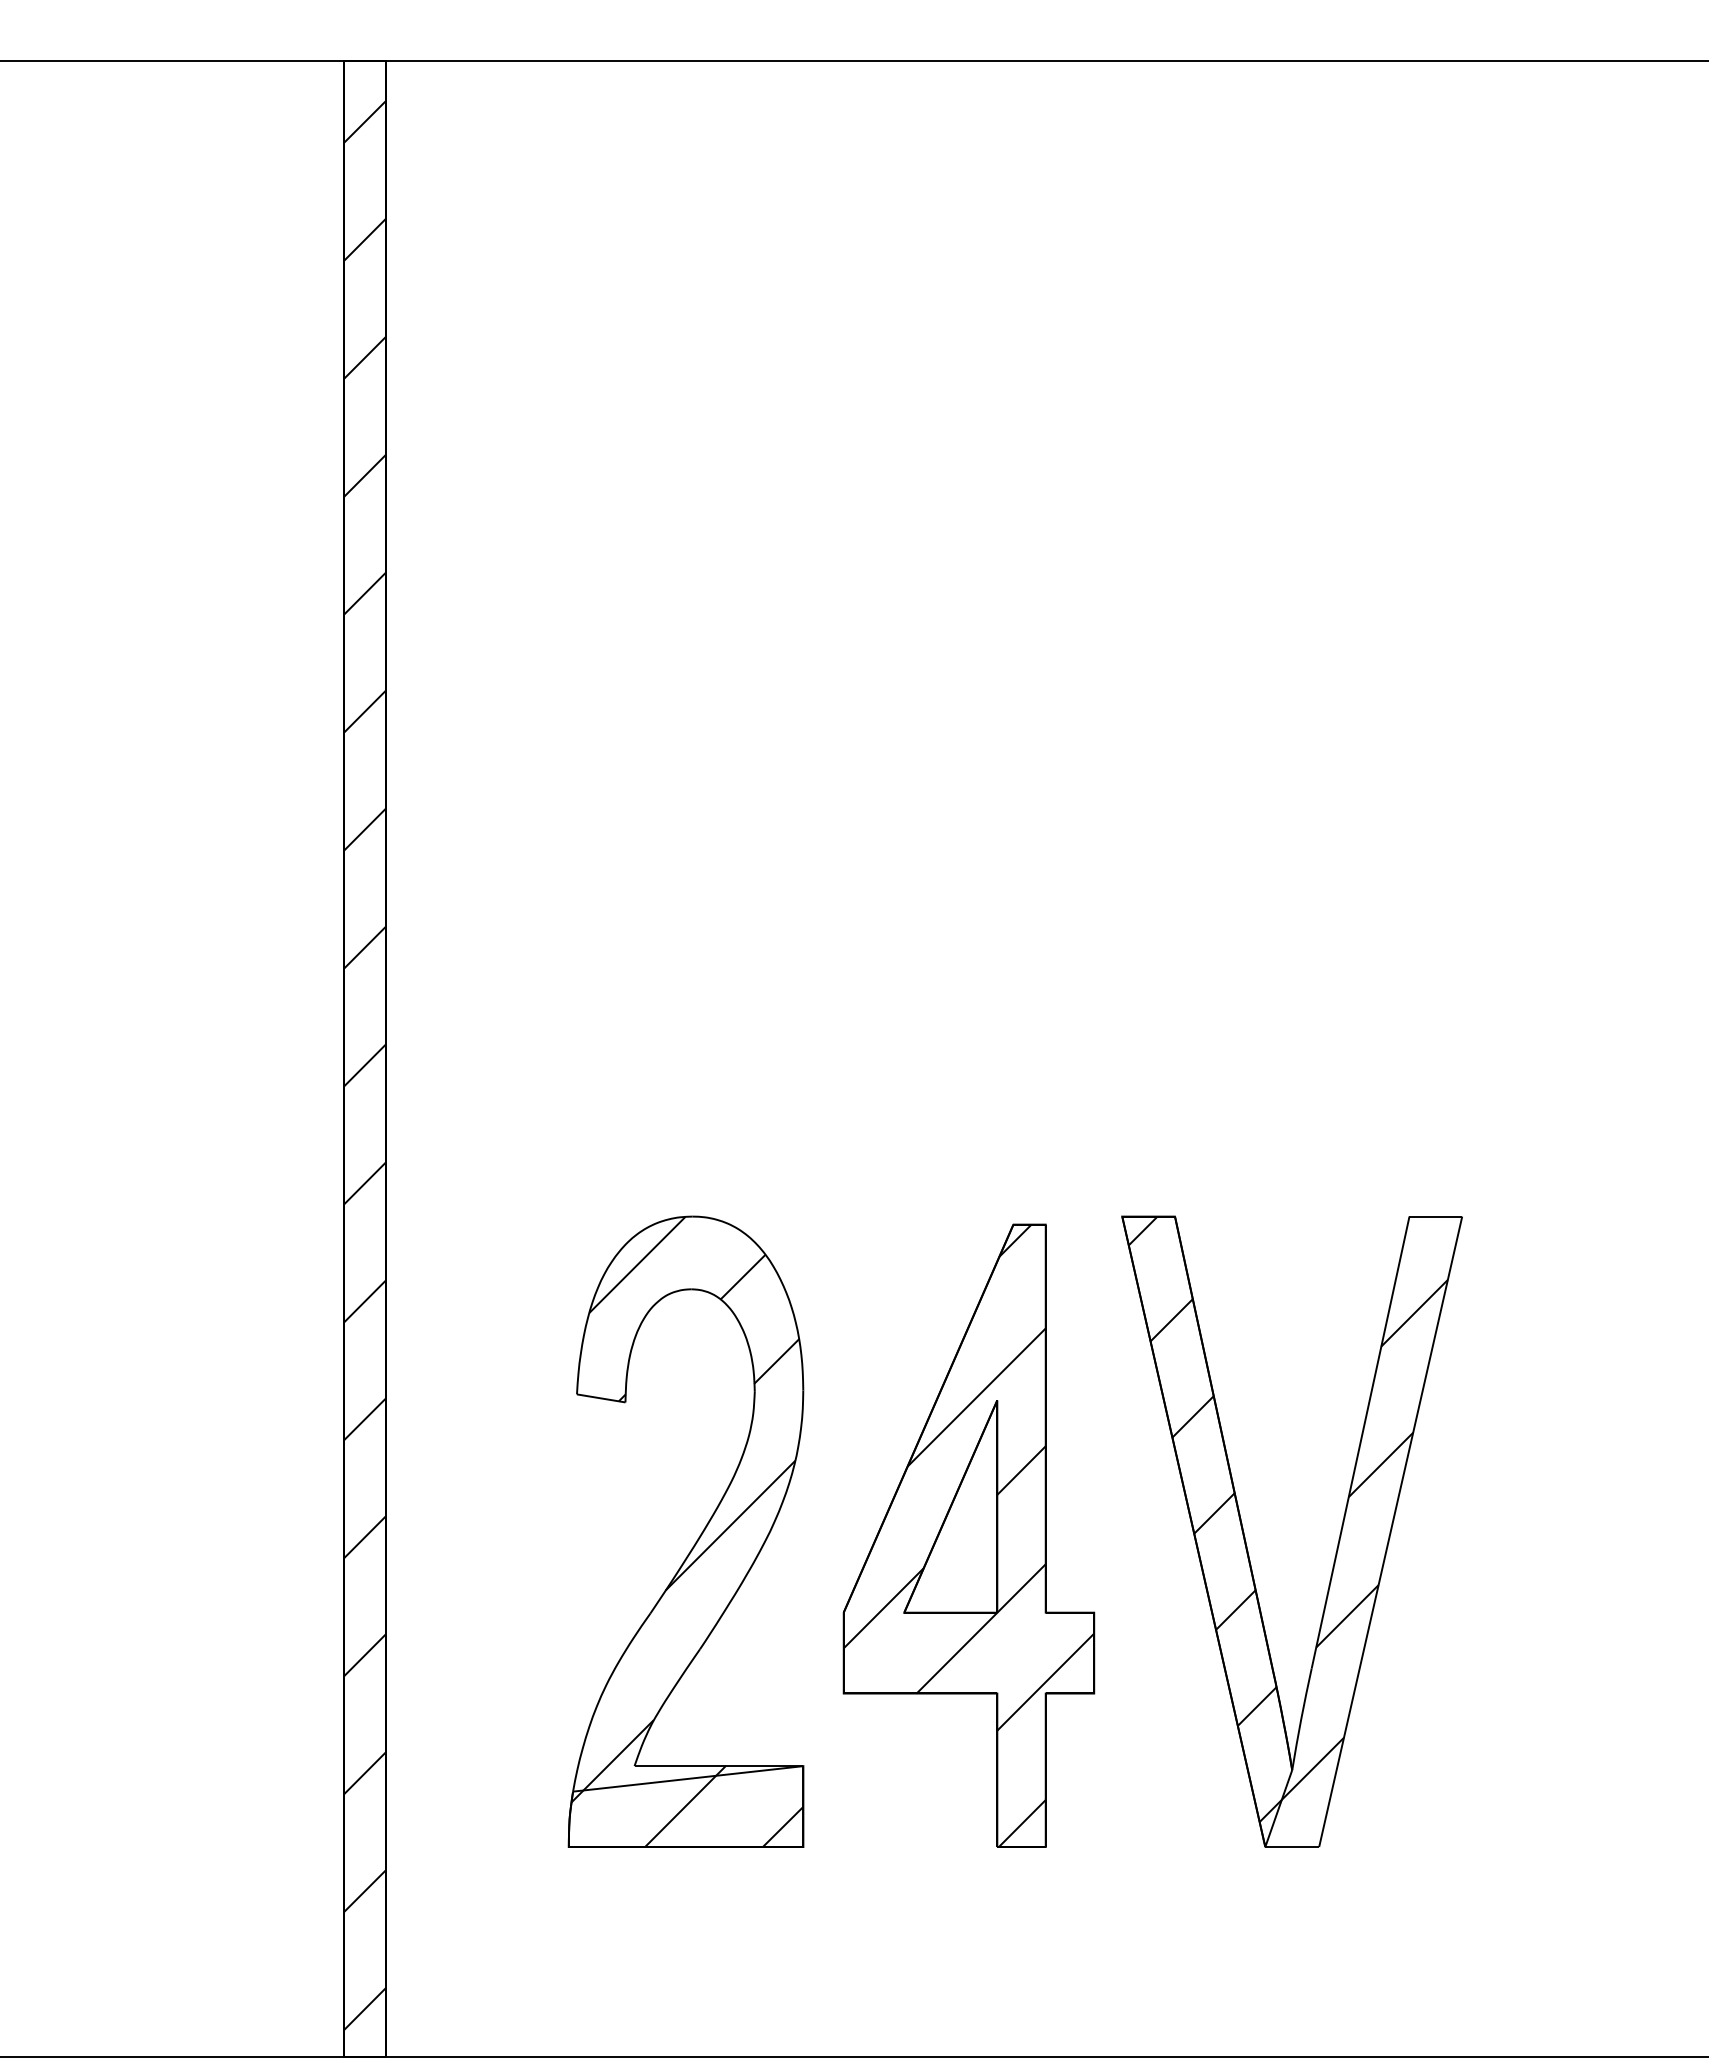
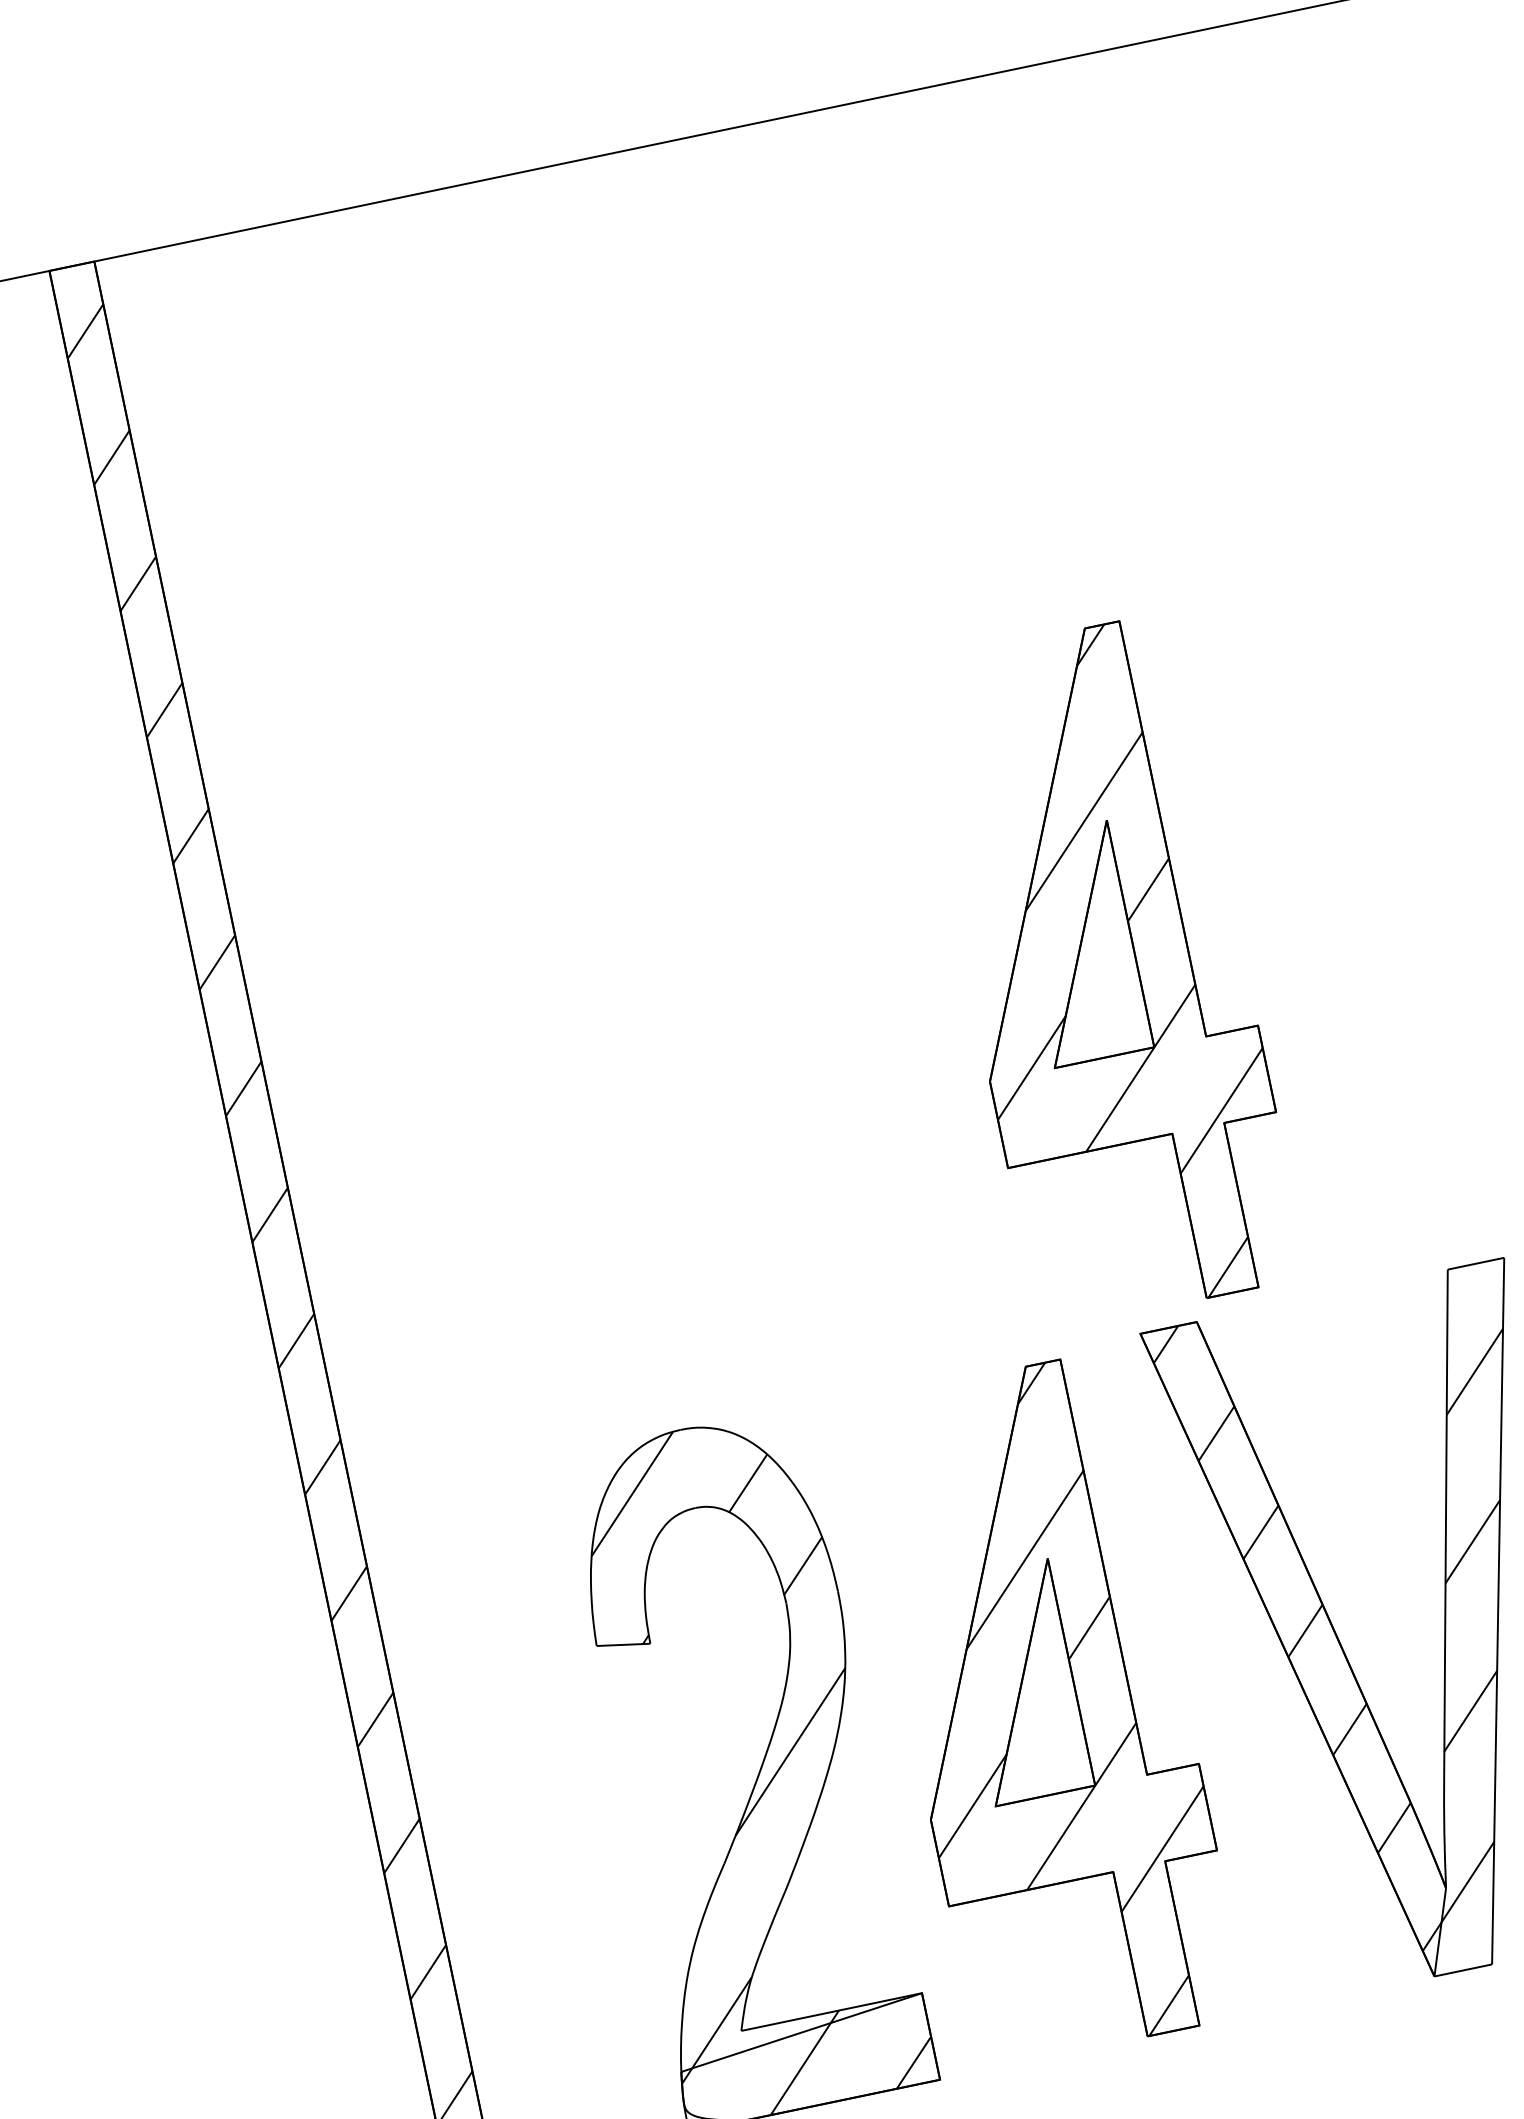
part: (1159, 885) -> (1106, 971), added

